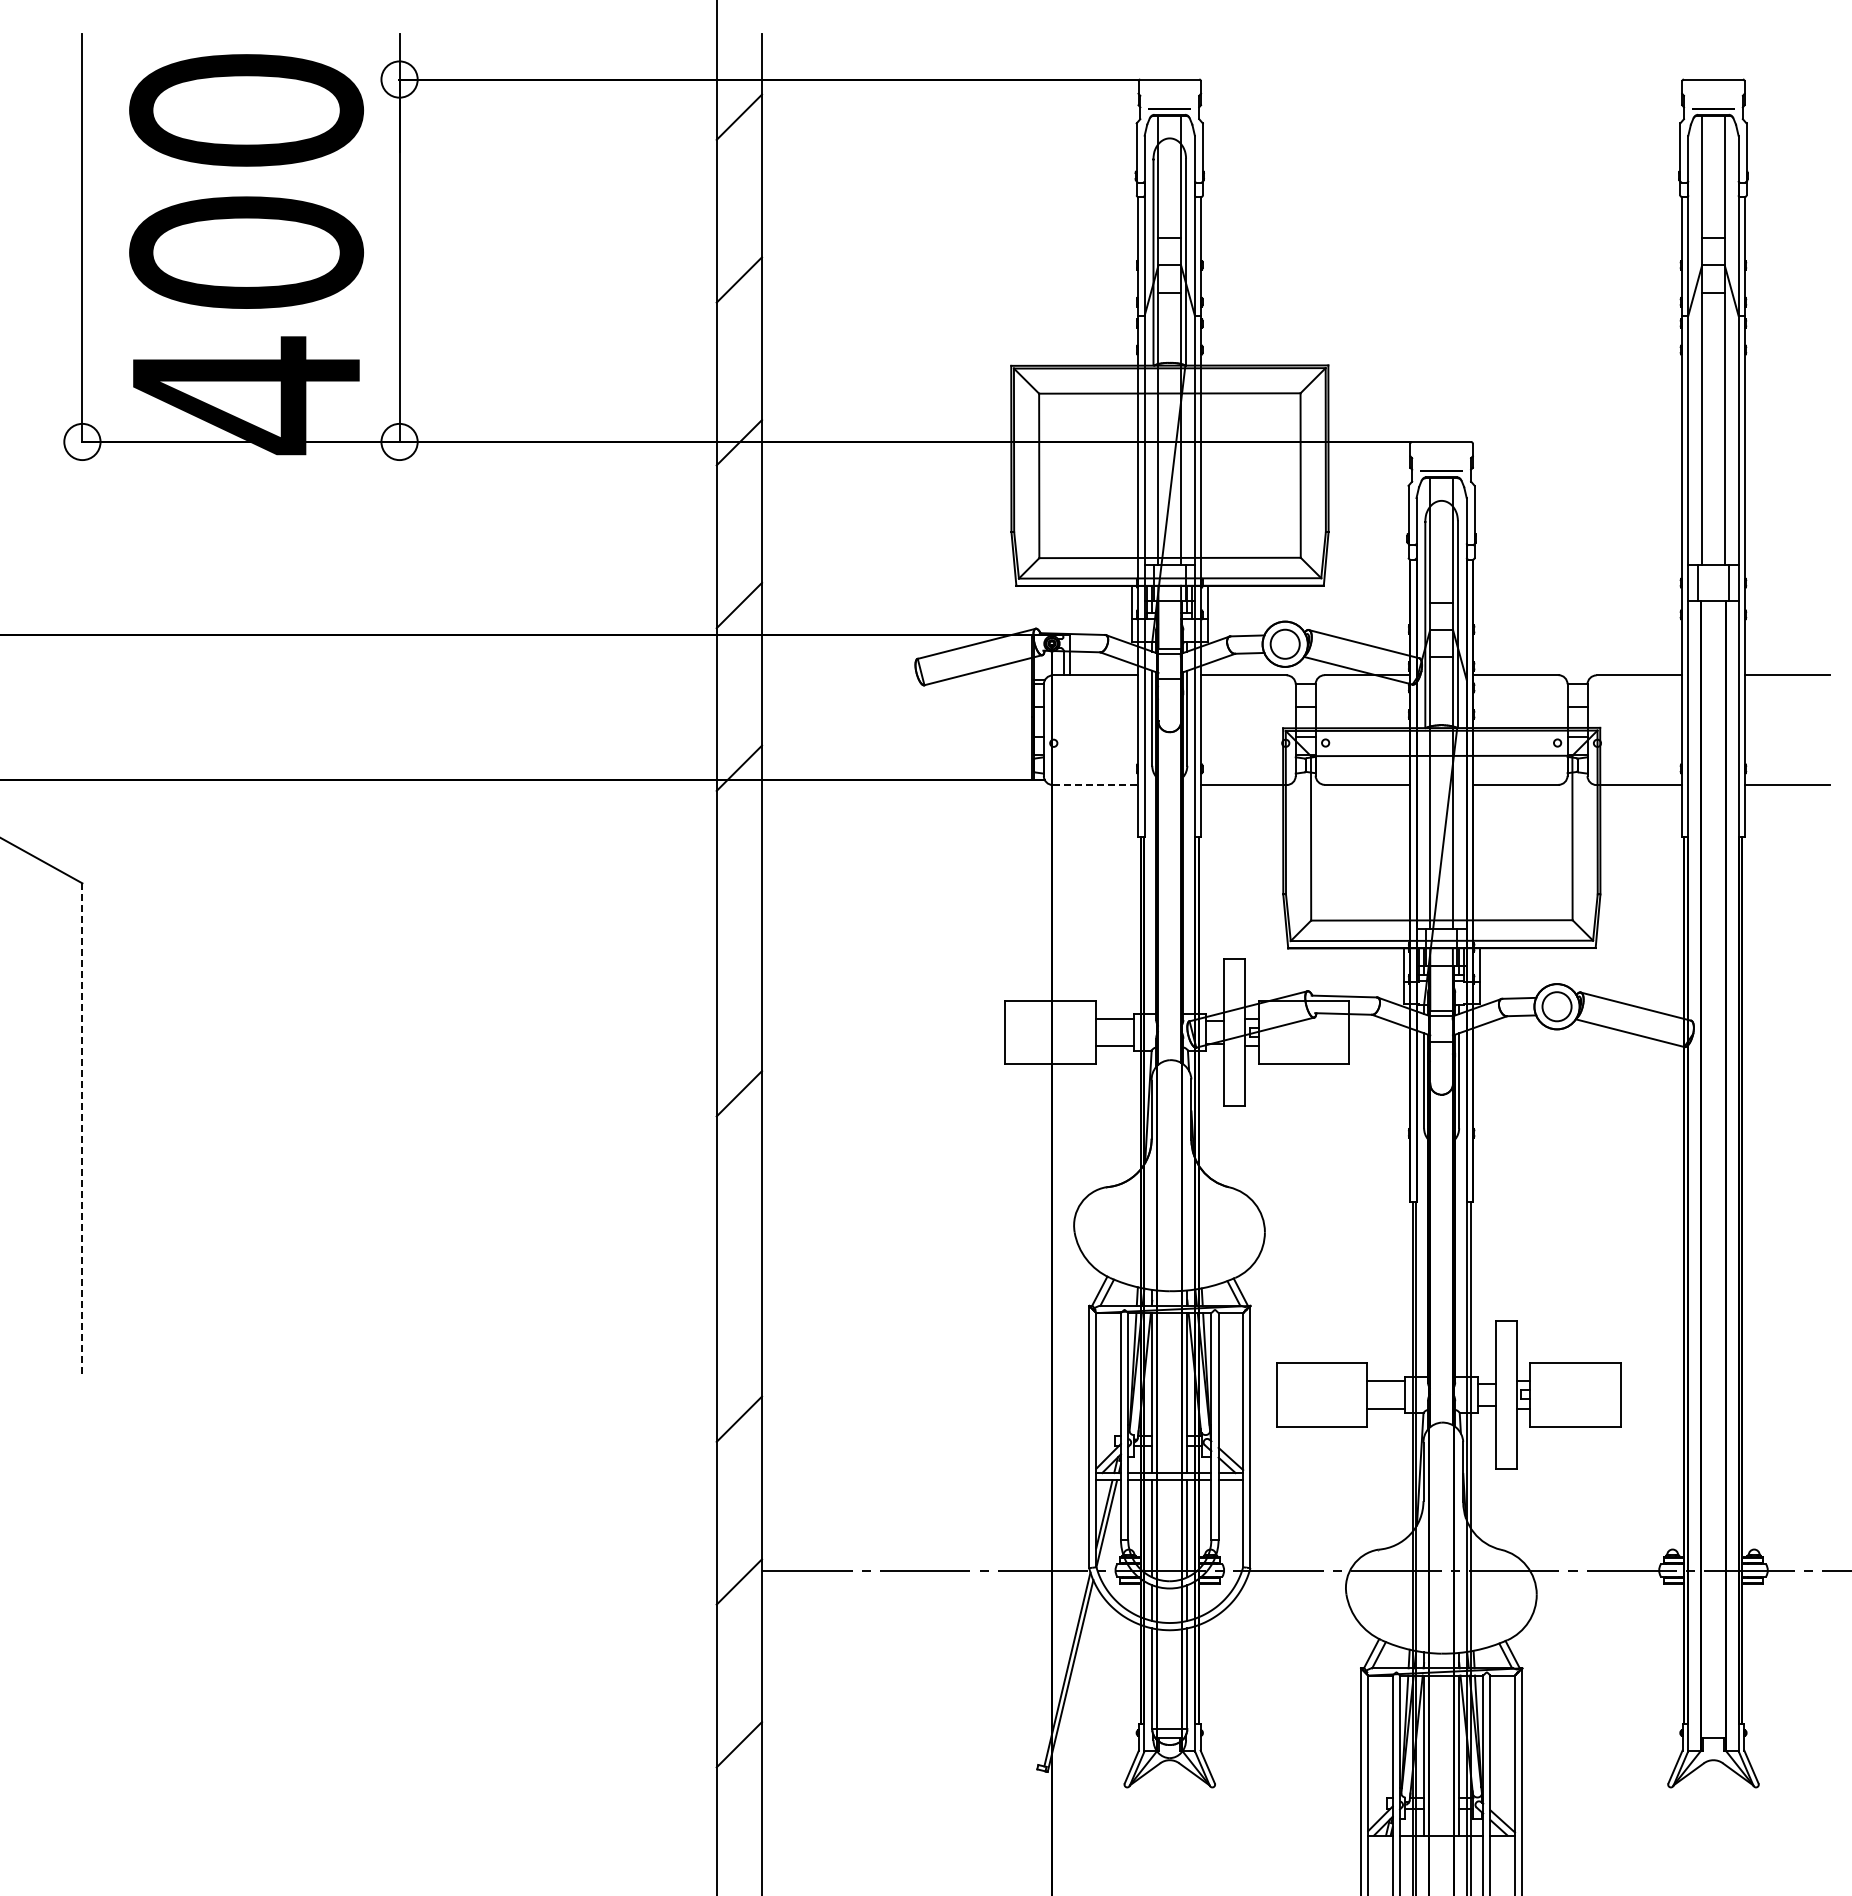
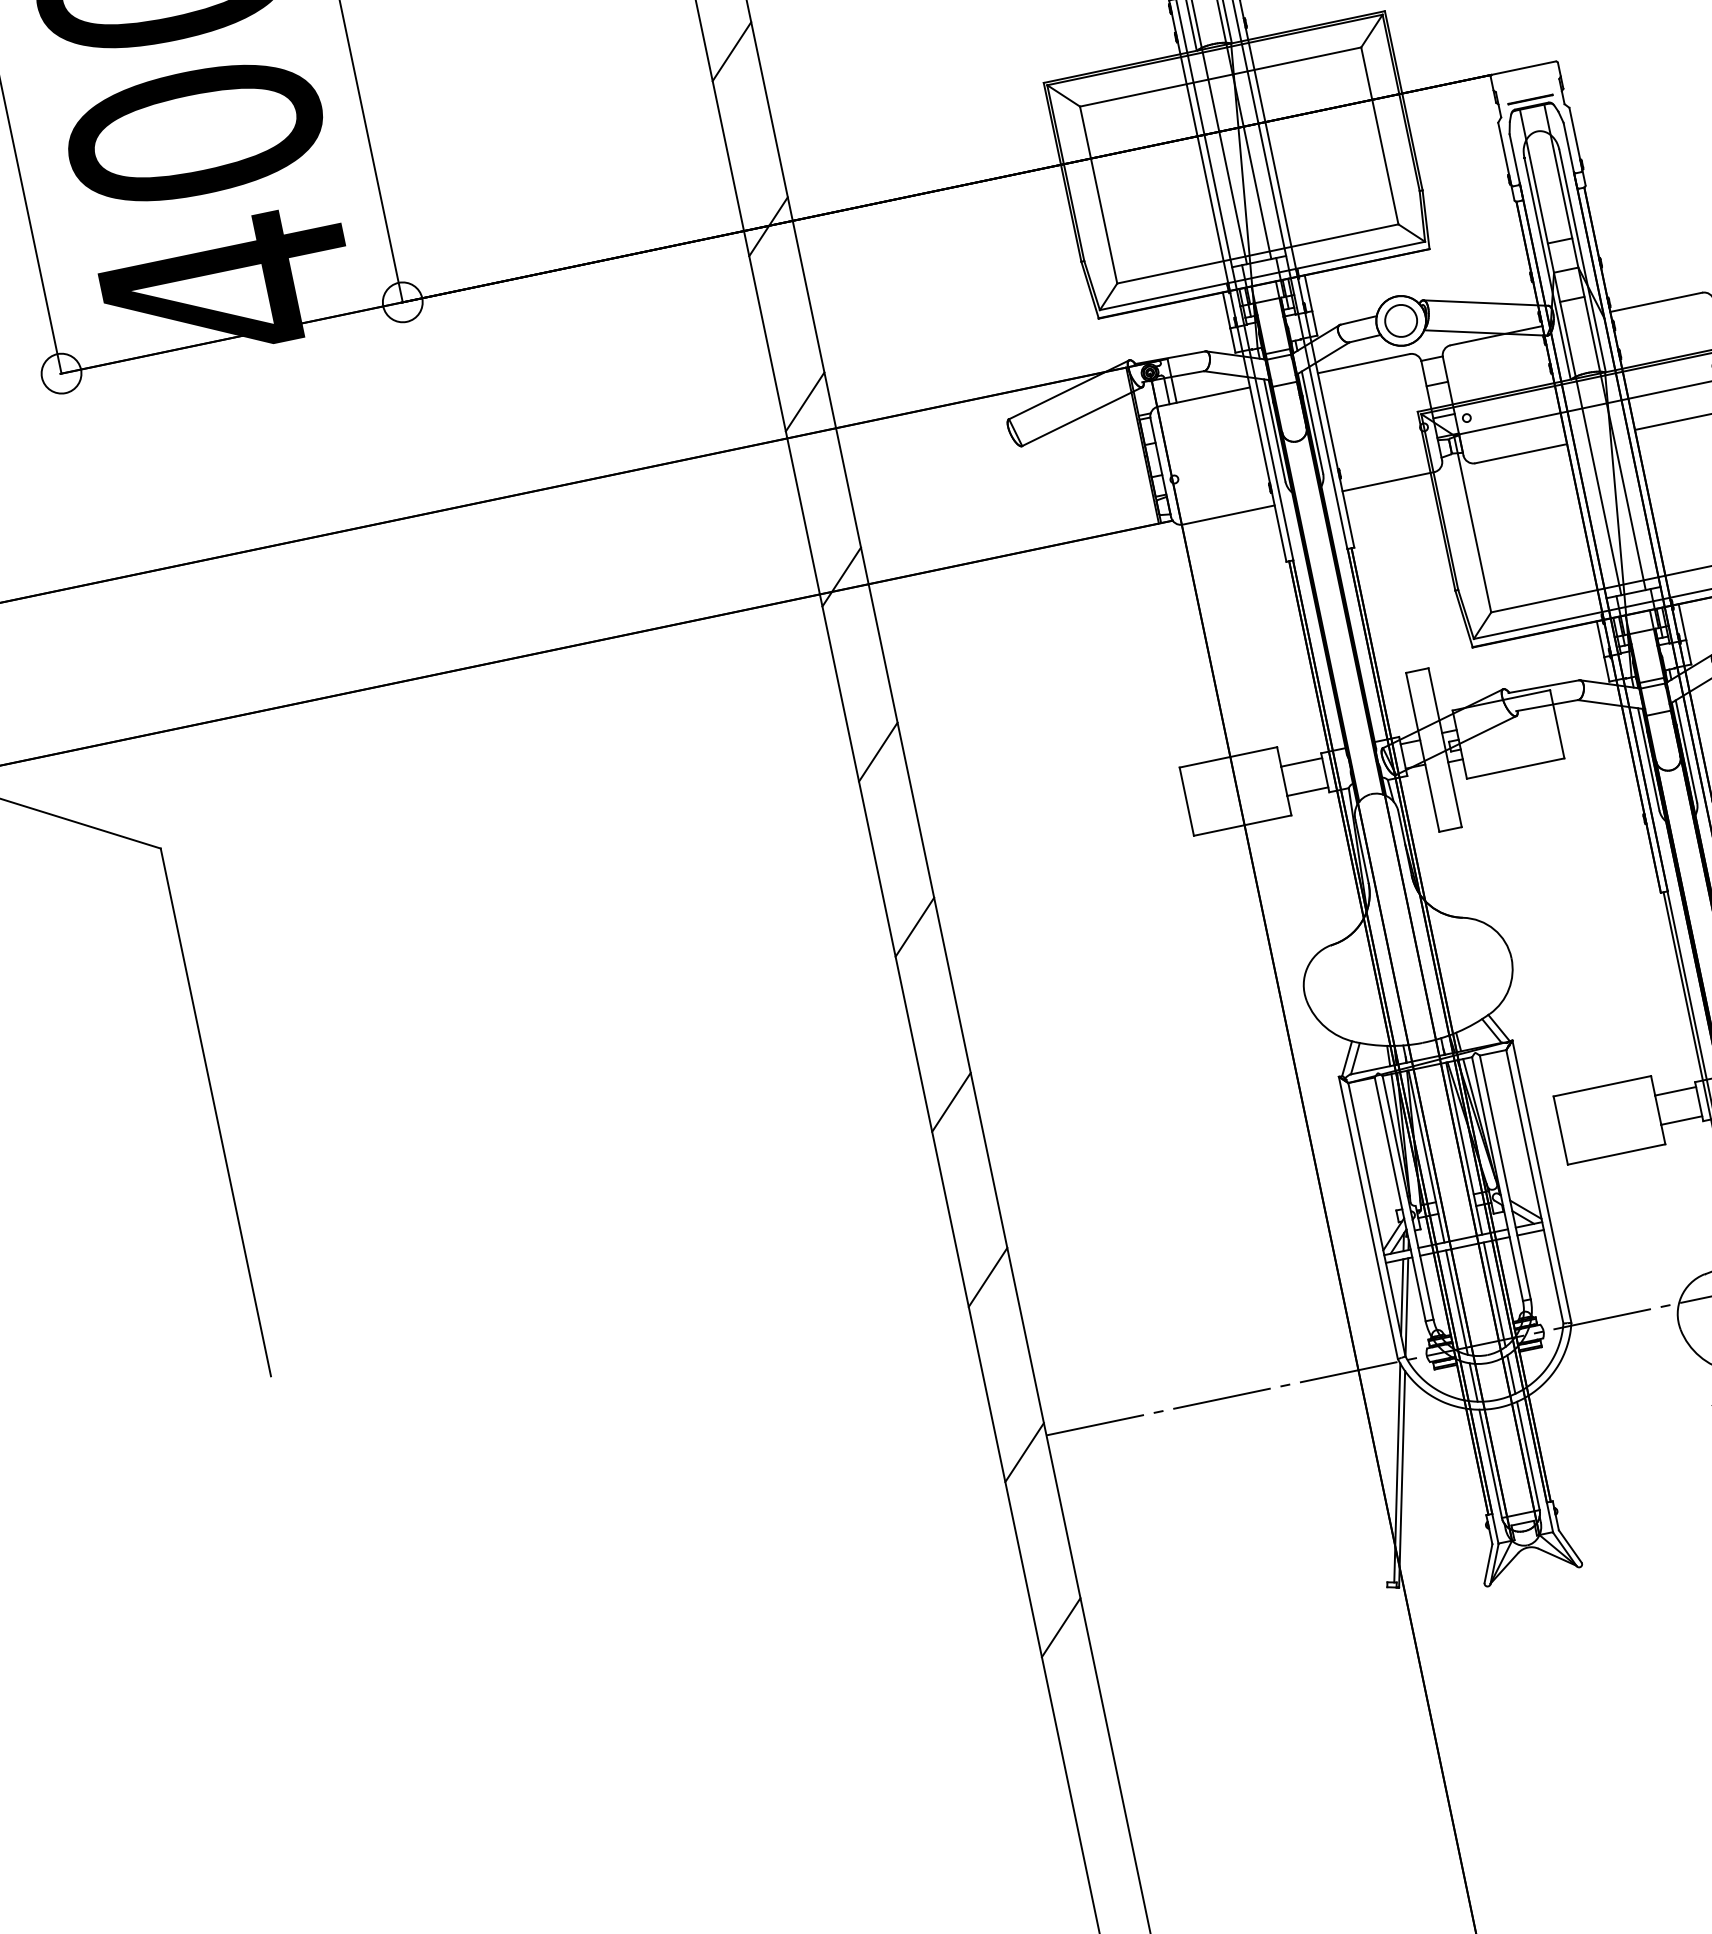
line: (1095, 785) -> (1228, 515), dashed -> solid
line: (739, 930) -> (878, 751), added
line: (82, 1129) -> (216, 1113), dashed -> solid
line: (739, 1256) -> (951, 1102), added

